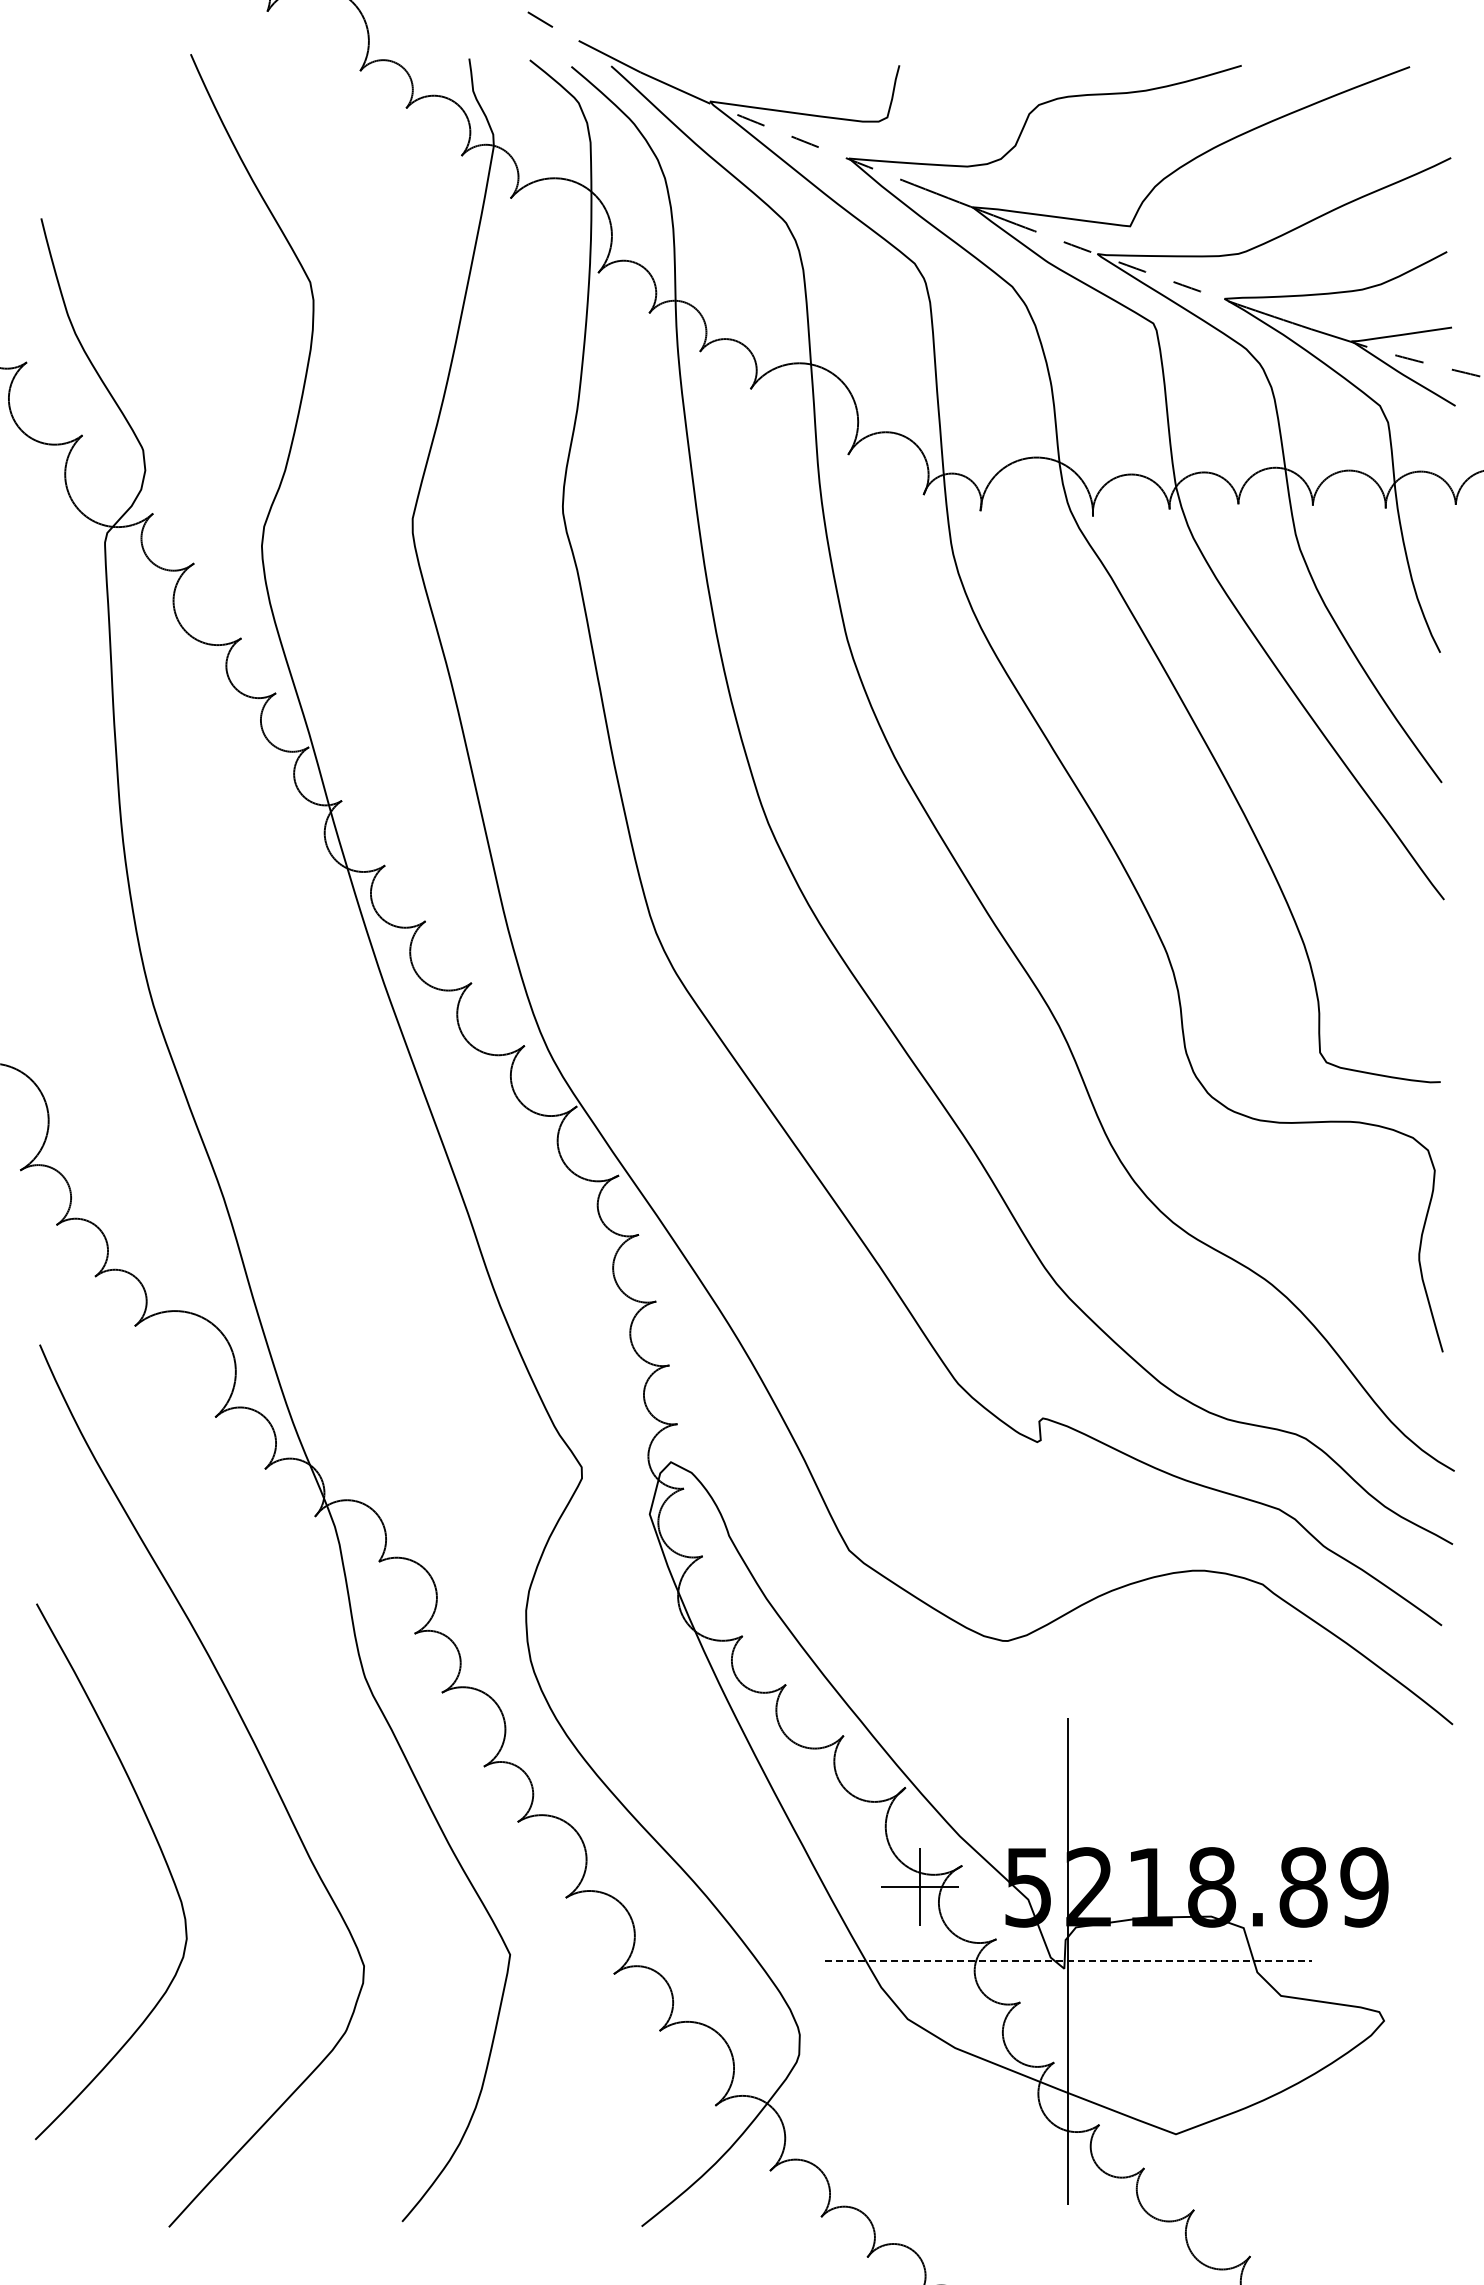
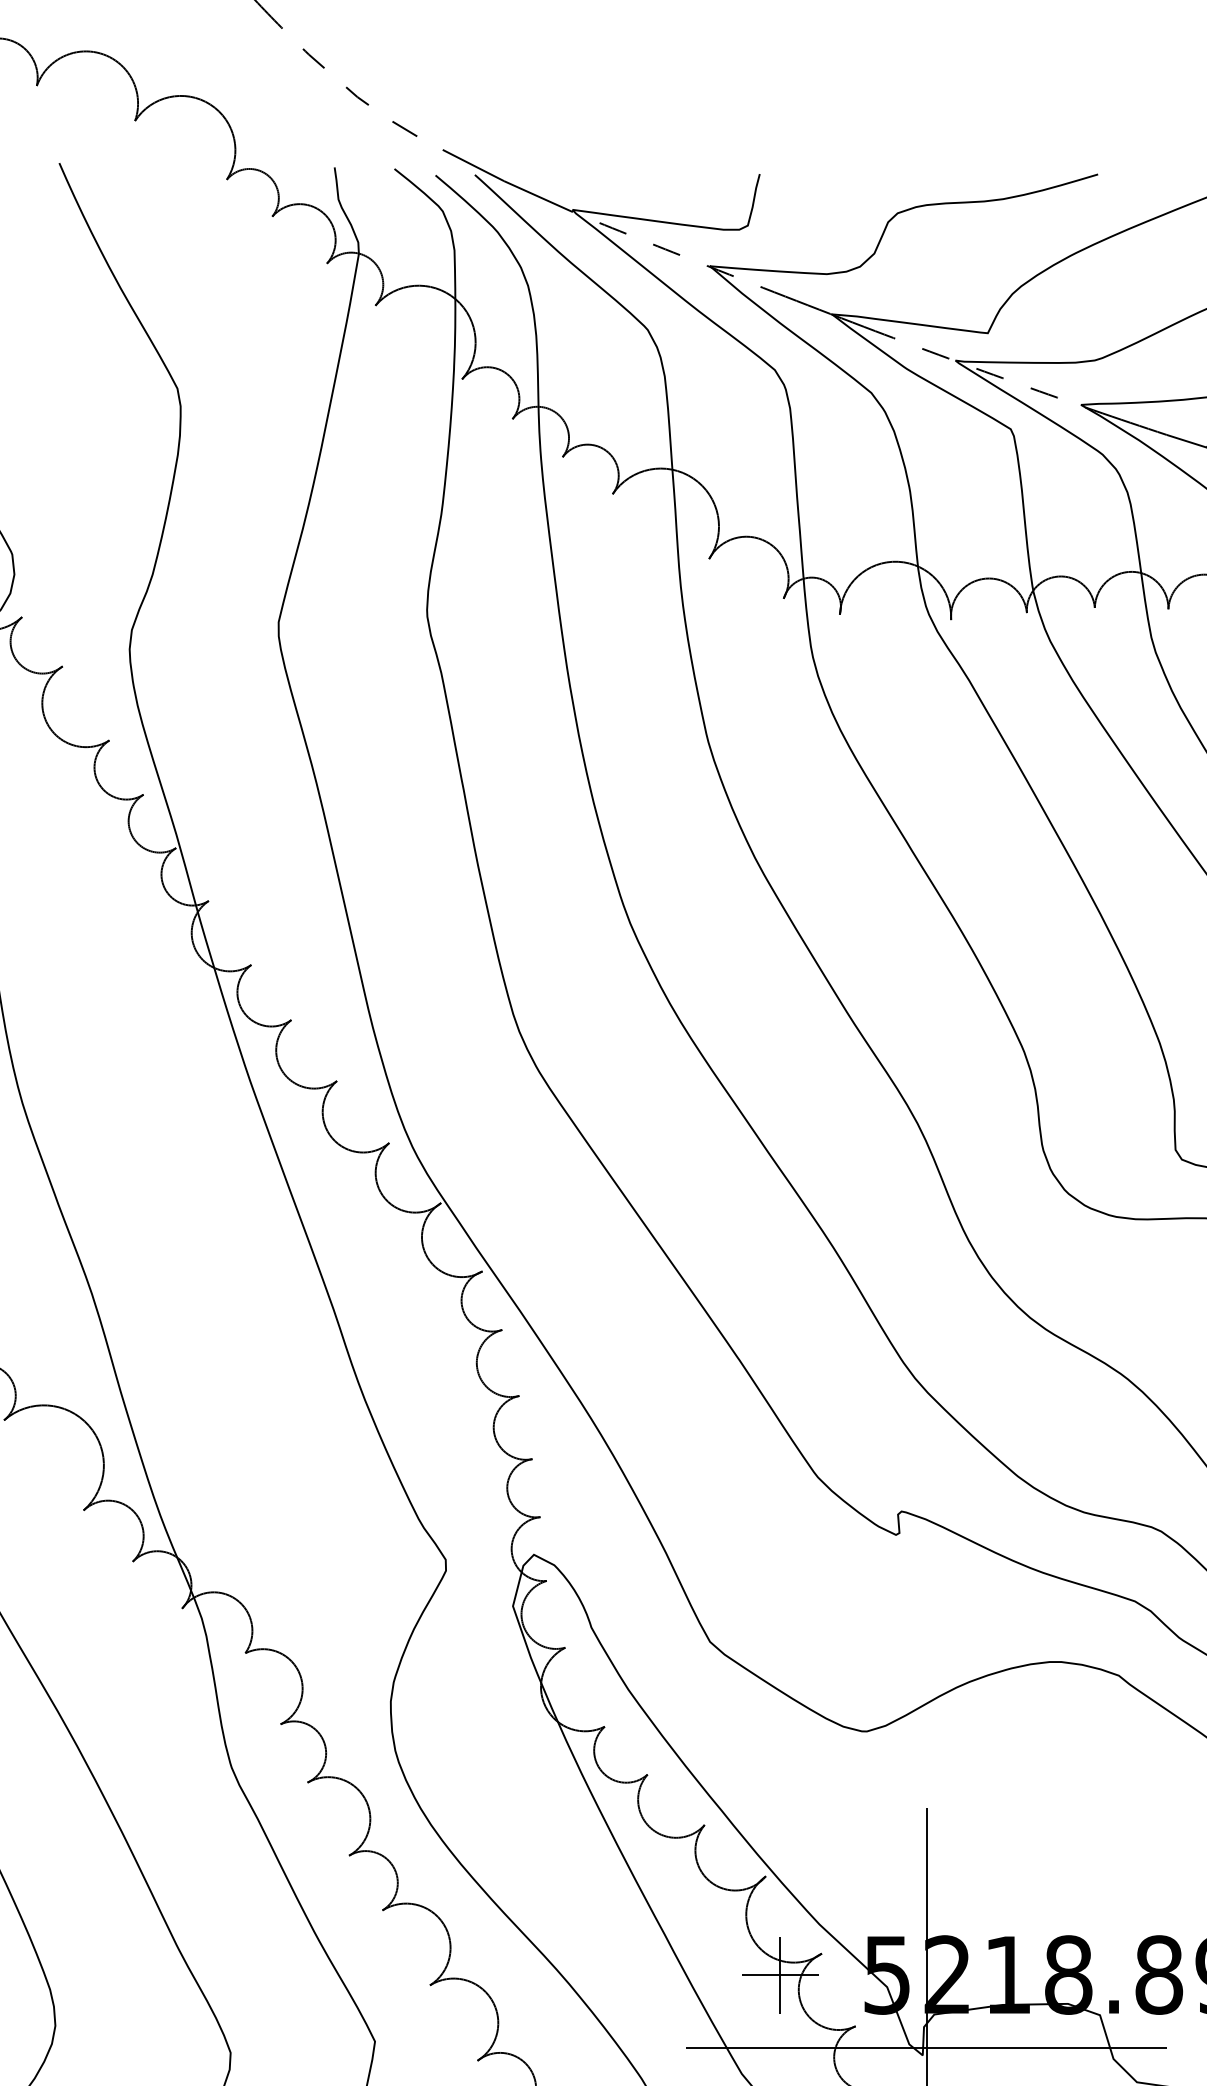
line: (1068, 1961) -> (926, 2048), dashed -> solid

